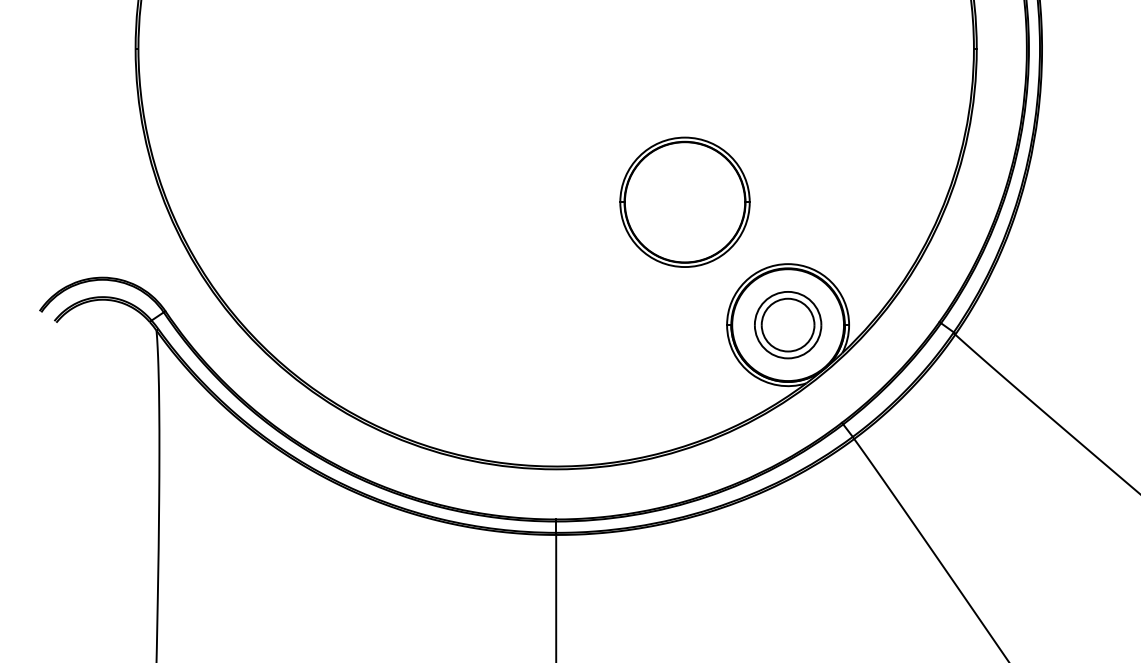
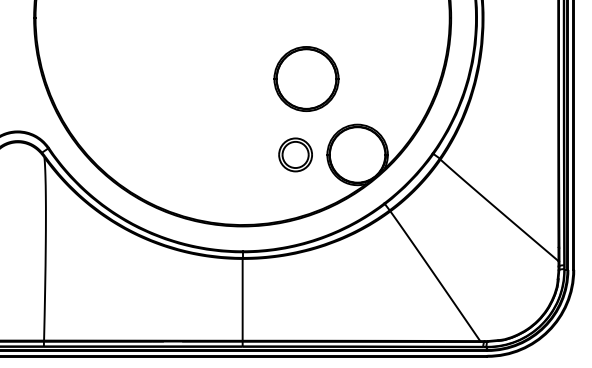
part: (684, 201) -> (306, 78), moved
part: (787, 324) -> (295, 154), moved

